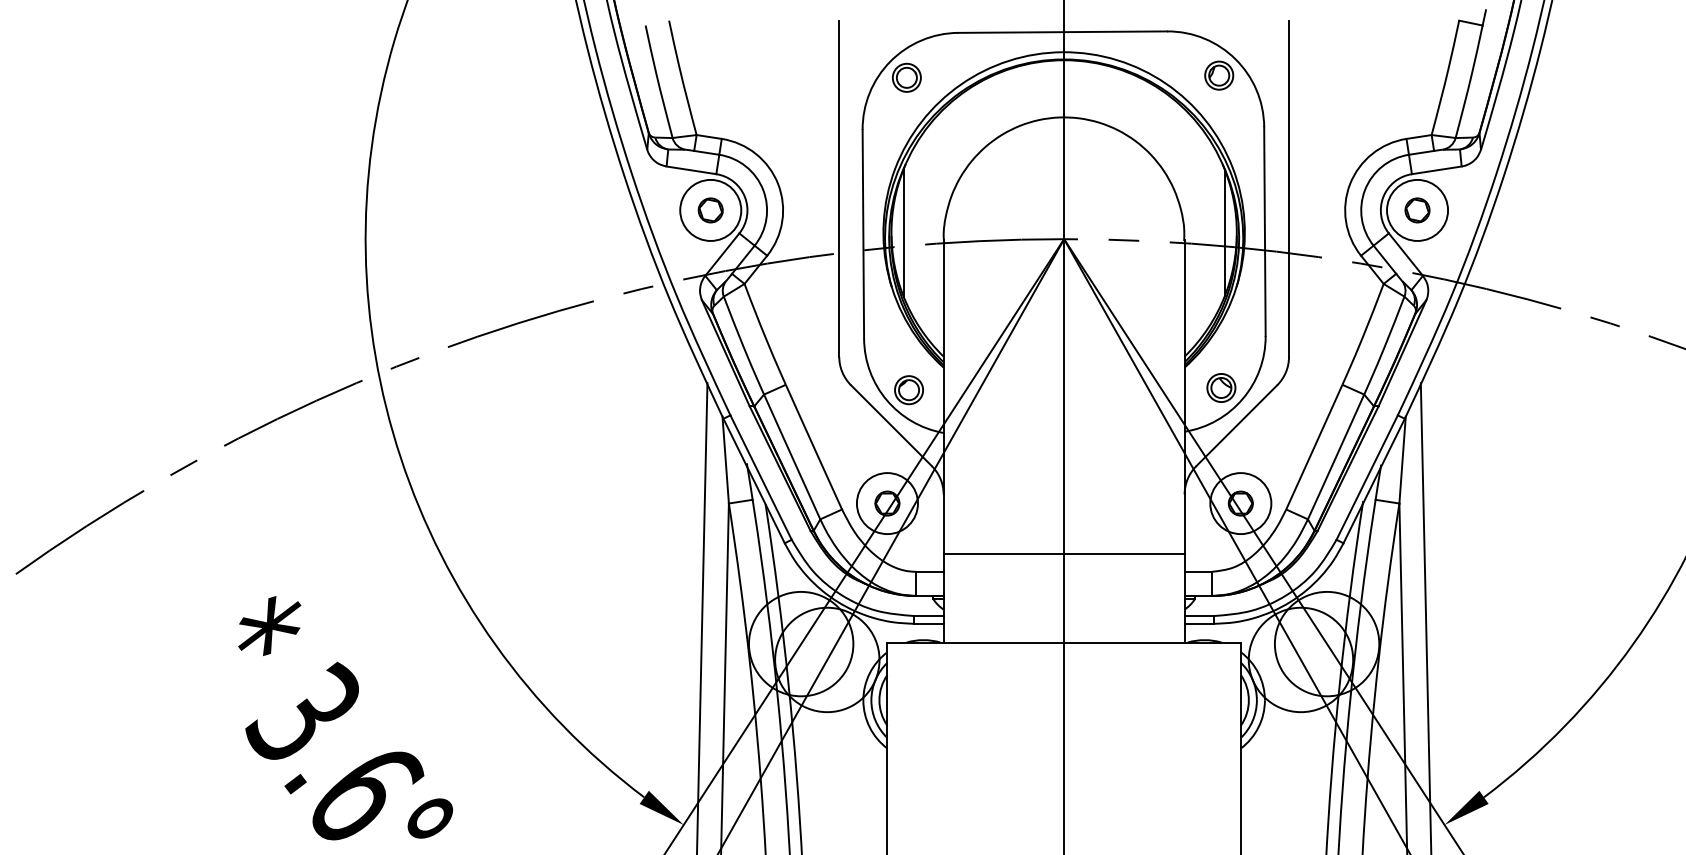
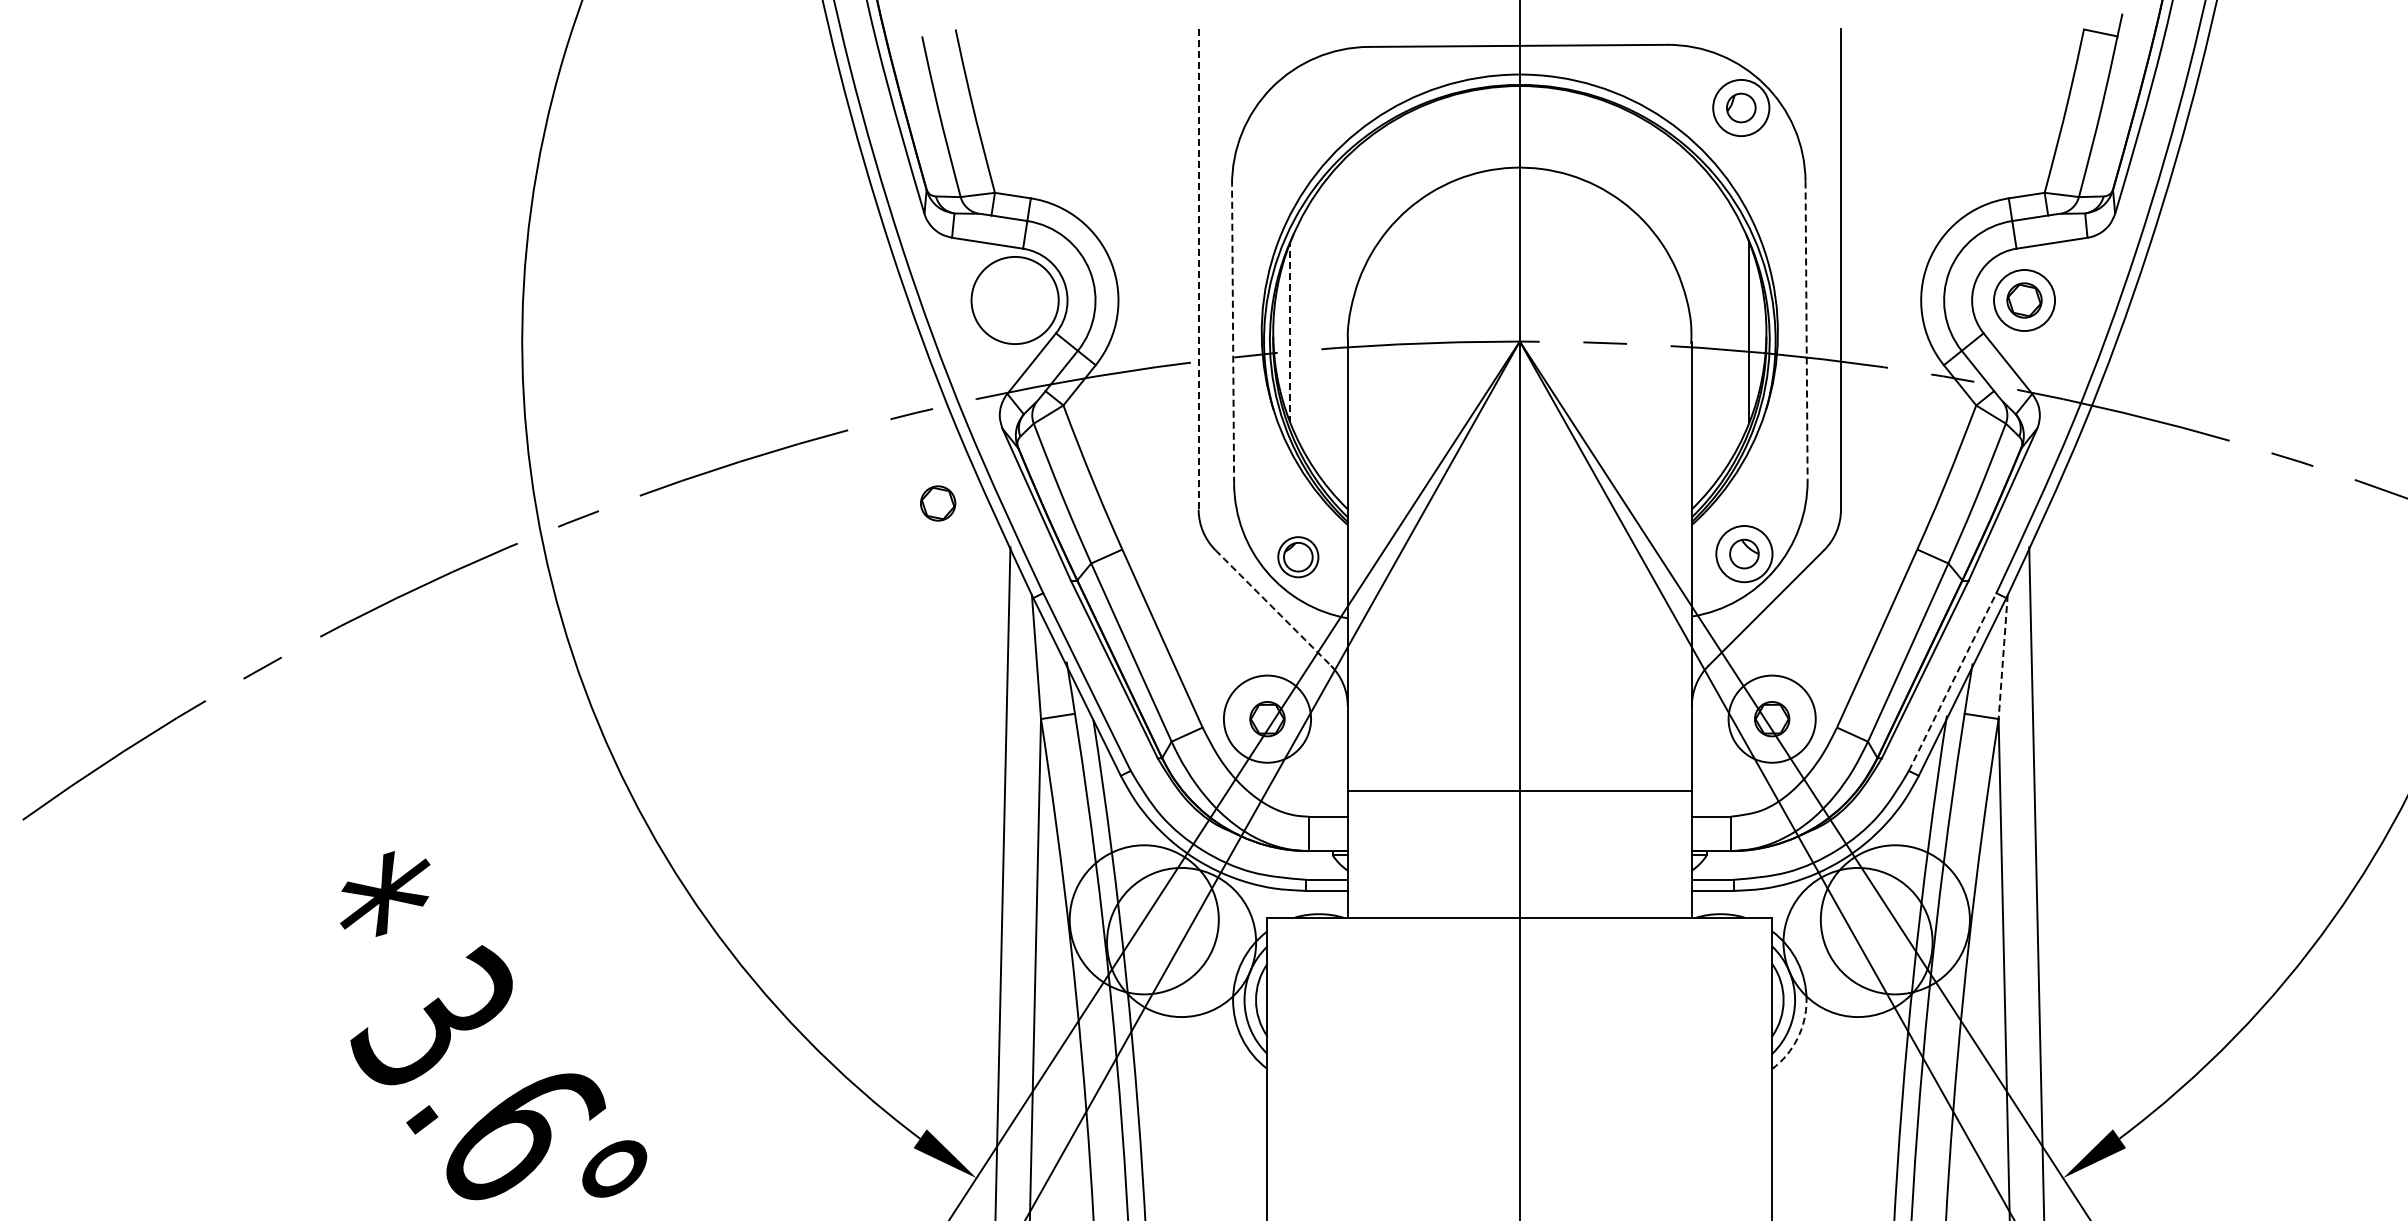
circle: (1219, 75) -> (1741, 107), size x1.4
part: (907, 78) -> (1295, 111), removed
line: (839, 189) -> (1198, 270), solid -> dashed
part: (711, 210) -> (938, 503), moved
circle: (1417, 210) -> (2024, 300), size x0.7
line: (903, 232) -> (1290, 332), solid -> dashed
line: (1264, 232) -> (1806, 331), solid -> dashed
line: (863, 234) -> (1233, 334), solid -> dashed
circle: (1221, 388) -> (1744, 554), size x1.4
line: (891, 425) -> (1273, 607), solid -> dashed
line: (1402, 460) -> (2003, 657), solid -> dashed
line: (1367, 477) -> (1952, 681), solid -> dashed
arc: (1258, 727) -> (1797, 1038), solid -> dashed

